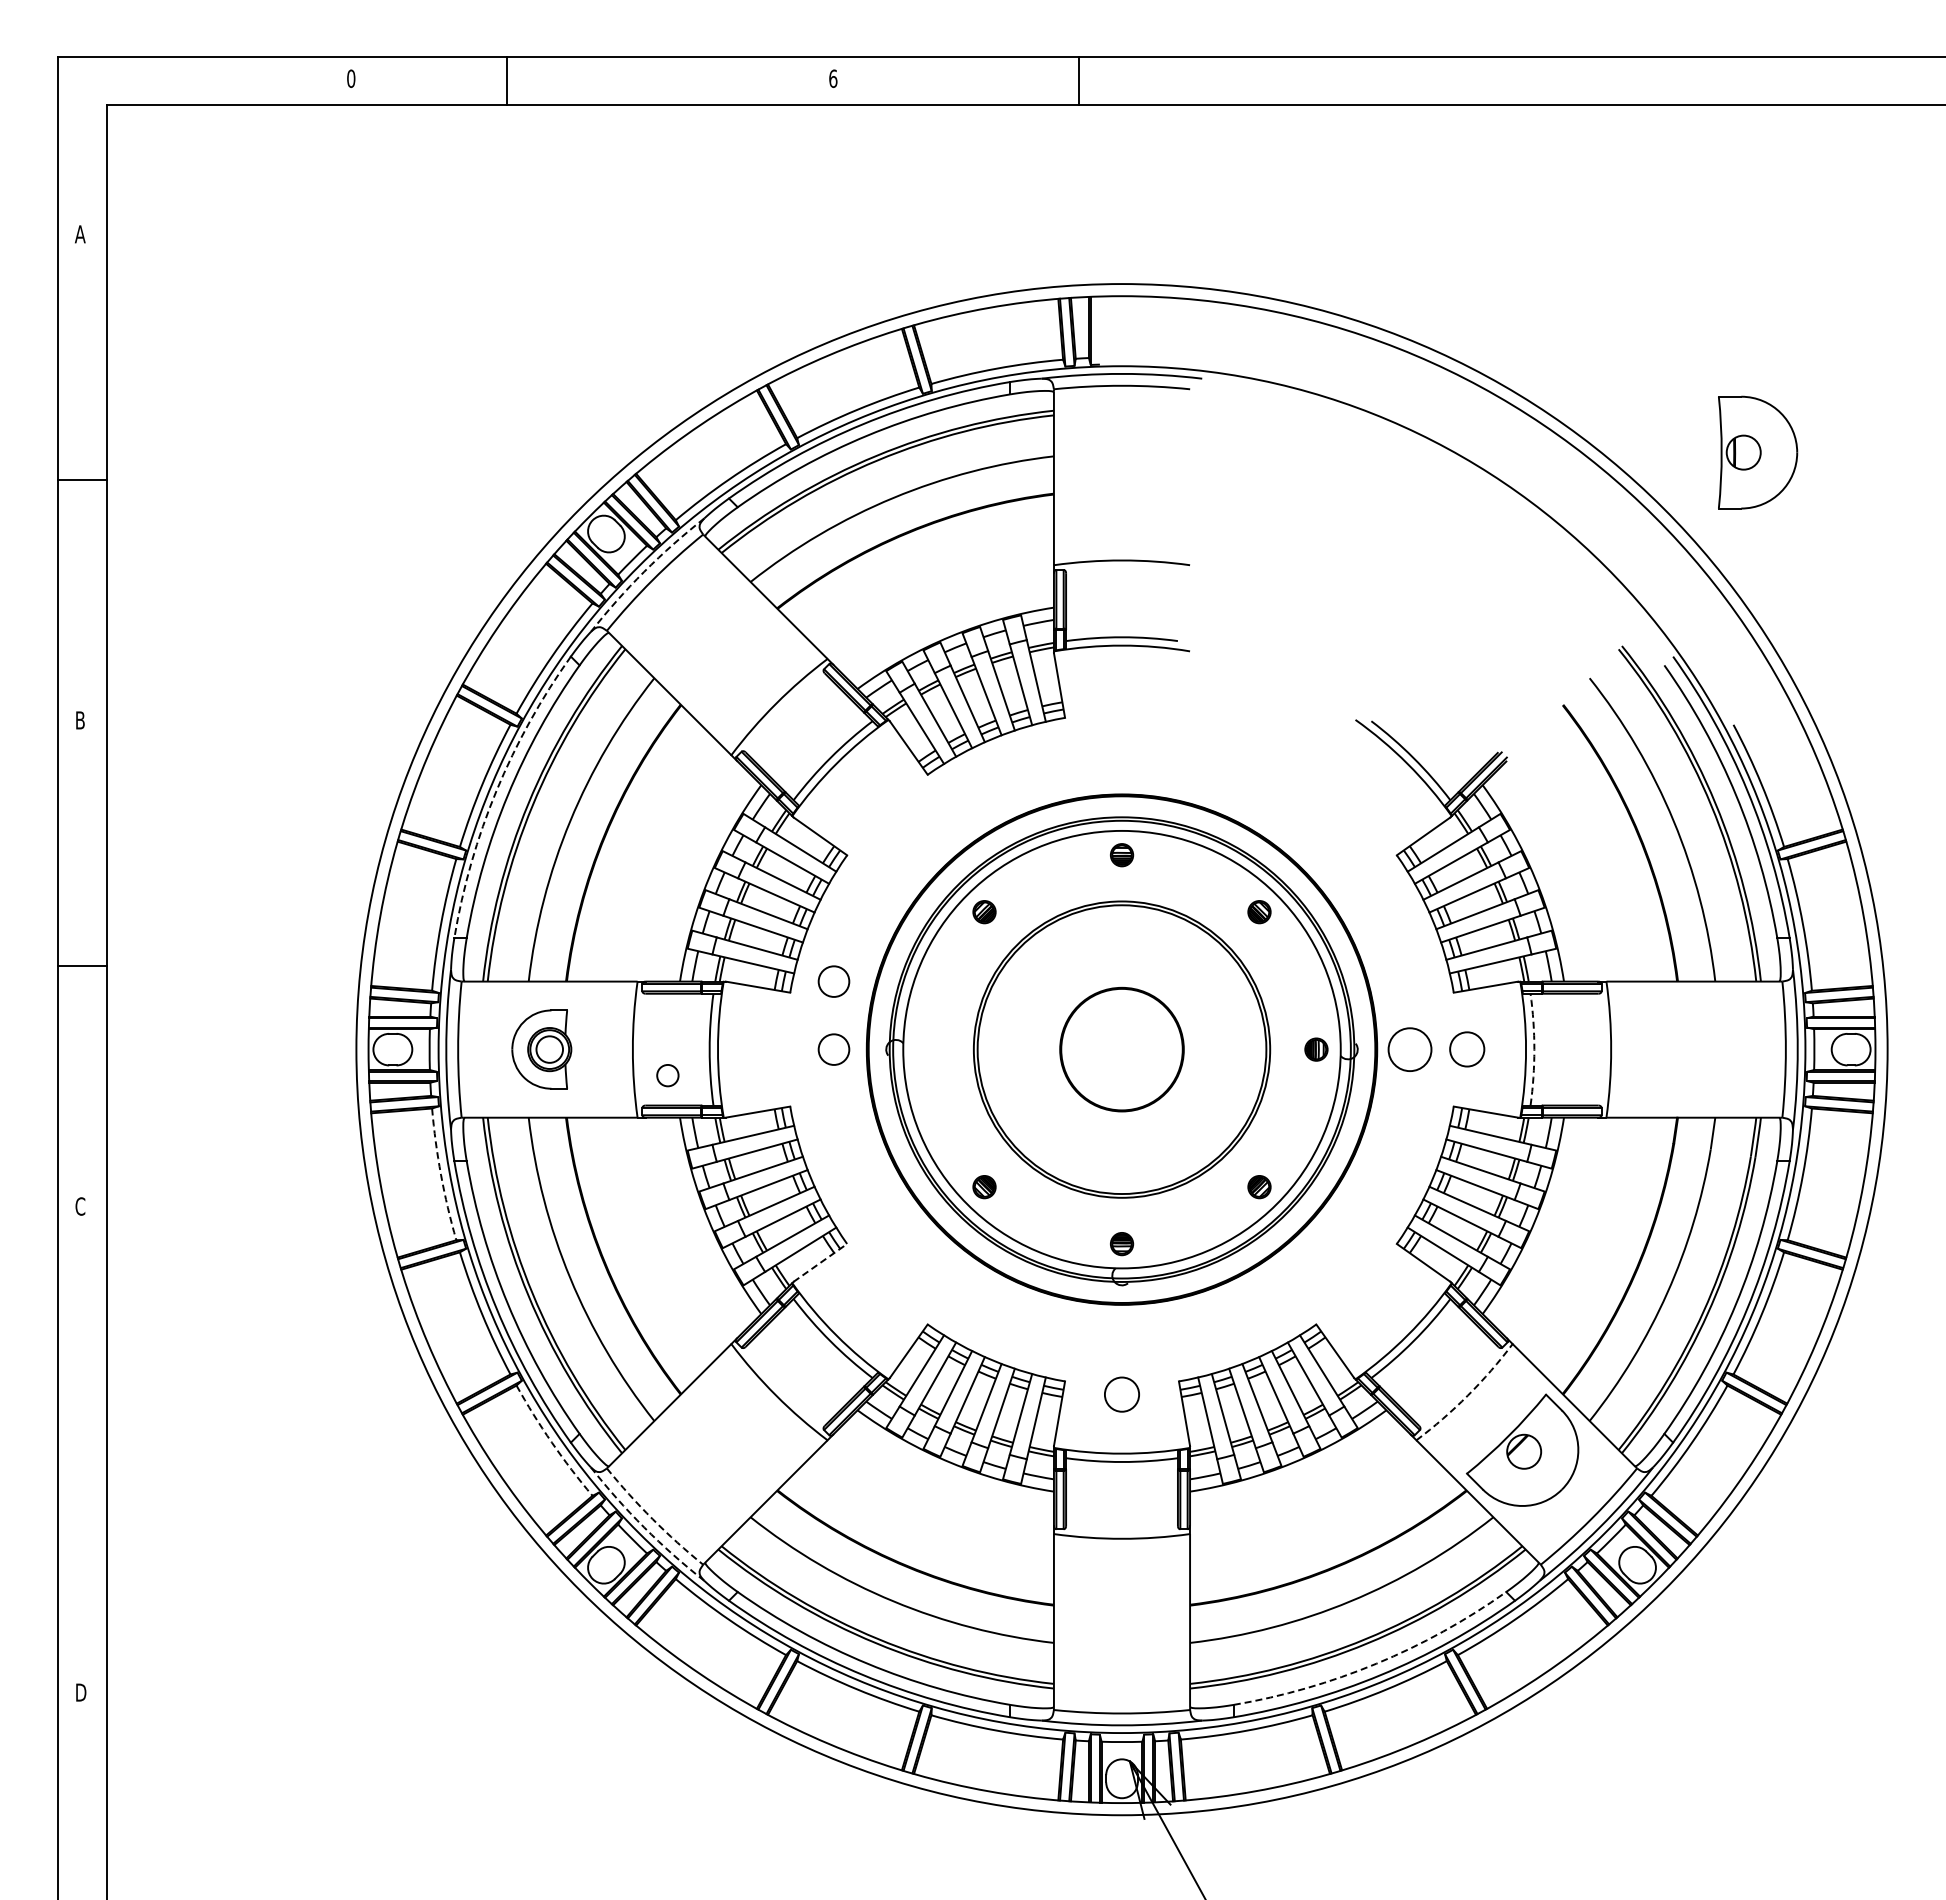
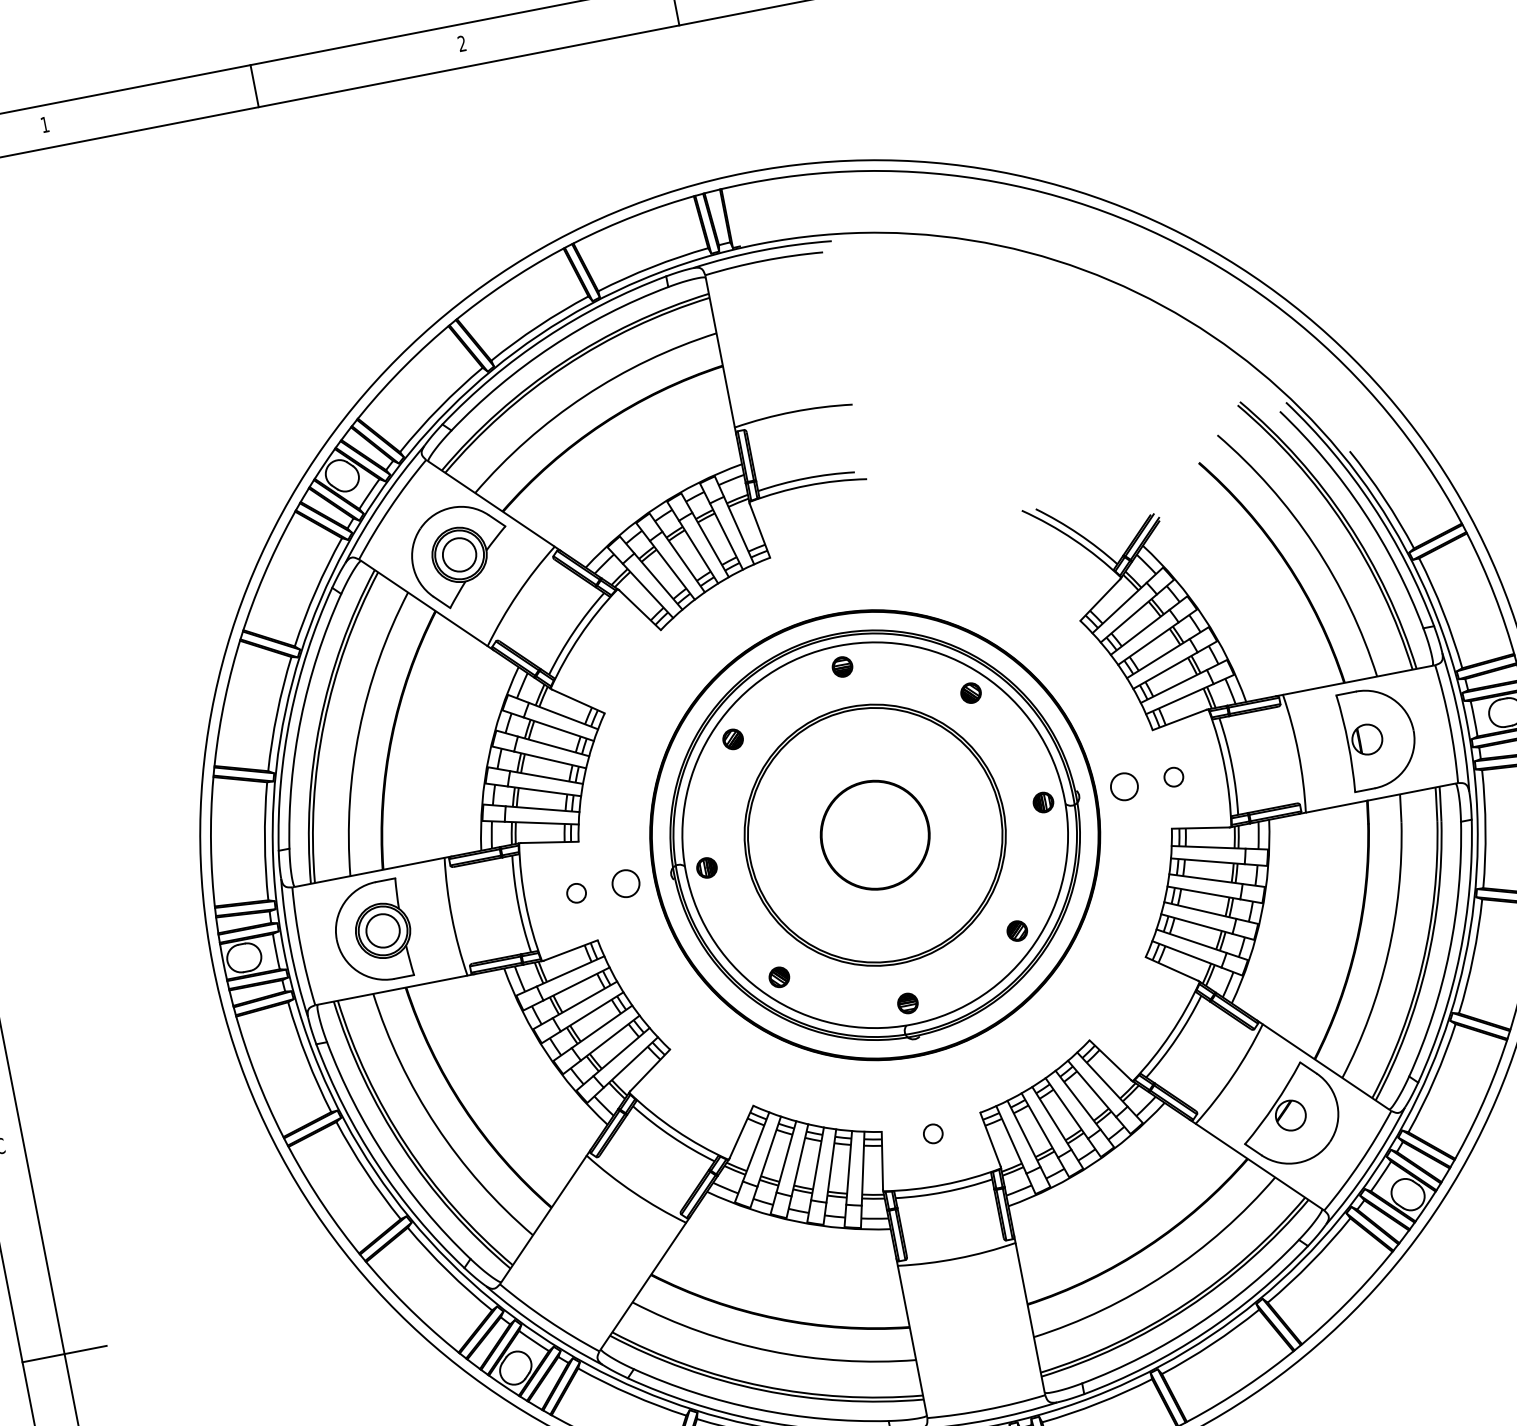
text: (351, 78) -> (45, 124), 0 -> 1
text: (833, 78) -> (462, 43), 6 -> 2
line: (507, 80) -> (254, 85), moved
part: (1758, 452) -> (1380, 736), moved
arc: (644, 571) -> (381, 501), dashed -> solid
part: (721, 648) -> (461, 555), added
arc: (496, 790) -> (290, 716), dashed -> solid
circle: (833, 981) -> (614, 824), removed
part: (541, 1049) -> (372, 932), size x1.43
part: (927, 1049) -> (706, 867), added
circle: (1409, 1049) -> (1123, 786), size x0.71
circle: (1466, 1049) -> (1173, 777), size x0.62
arc: (1534, 1049) -> (1232, 765), dashed -> solid
circle: (667, 1075) -> (576, 893), moved
arc: (441, 1174) -> (307, 1057), dashed -> solid
line: (820, 1262) -> (650, 1070), dashed -> solid
circle: (1121, 1394) -> (932, 1133), size x0.62
arc: (1467, 1395) -> (1232, 1076), dashed -> solid
arc: (551, 1442) -> (447, 1271), dashed -> solid
line: (106, 1451) -> (64, 1353), added
arc: (652, 1519) -> (547, 1320), dashed -> solid
arc: (644, 1527) -> (542, 1329), dashed -> solid
arc: (1376, 1663) -> (1198, 1323), dashed -> solid

